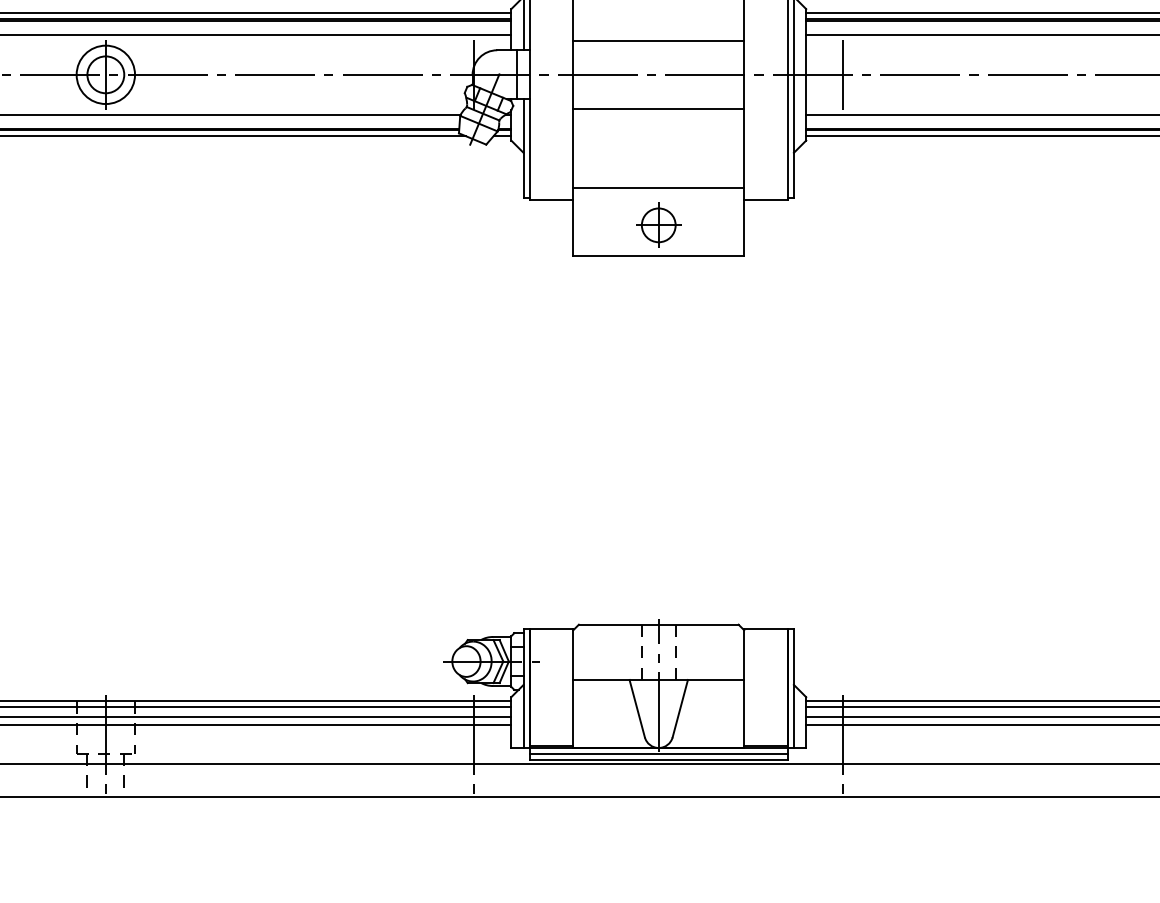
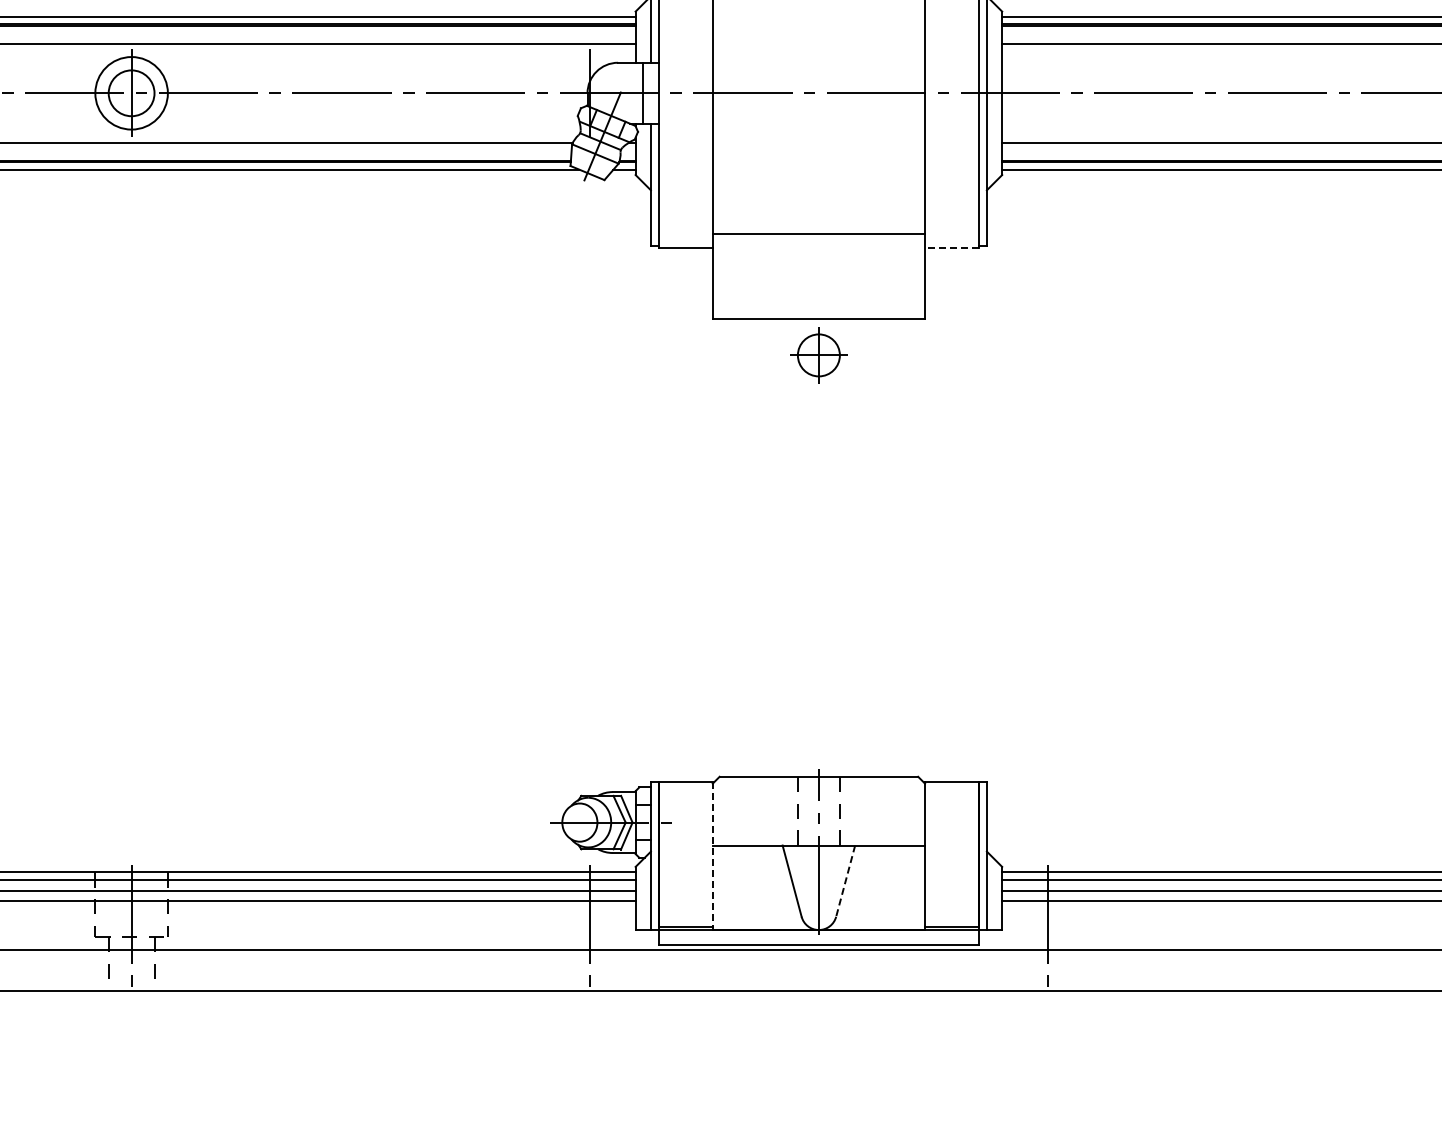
line: (658, 40) -> (818, 50), removed
line: (843, 74) -> (1048, 93), removed
line: (658, 108) -> (818, 135), removed
line: (765, 199) -> (951, 248), solid -> dashed
part: (658, 225) -> (818, 355), moved
line: (573, 688) -> (712, 856), solid -> dashed
line: (680, 708) -> (845, 881), solid -> dashed
line: (658, 753) -> (818, 937), removed

